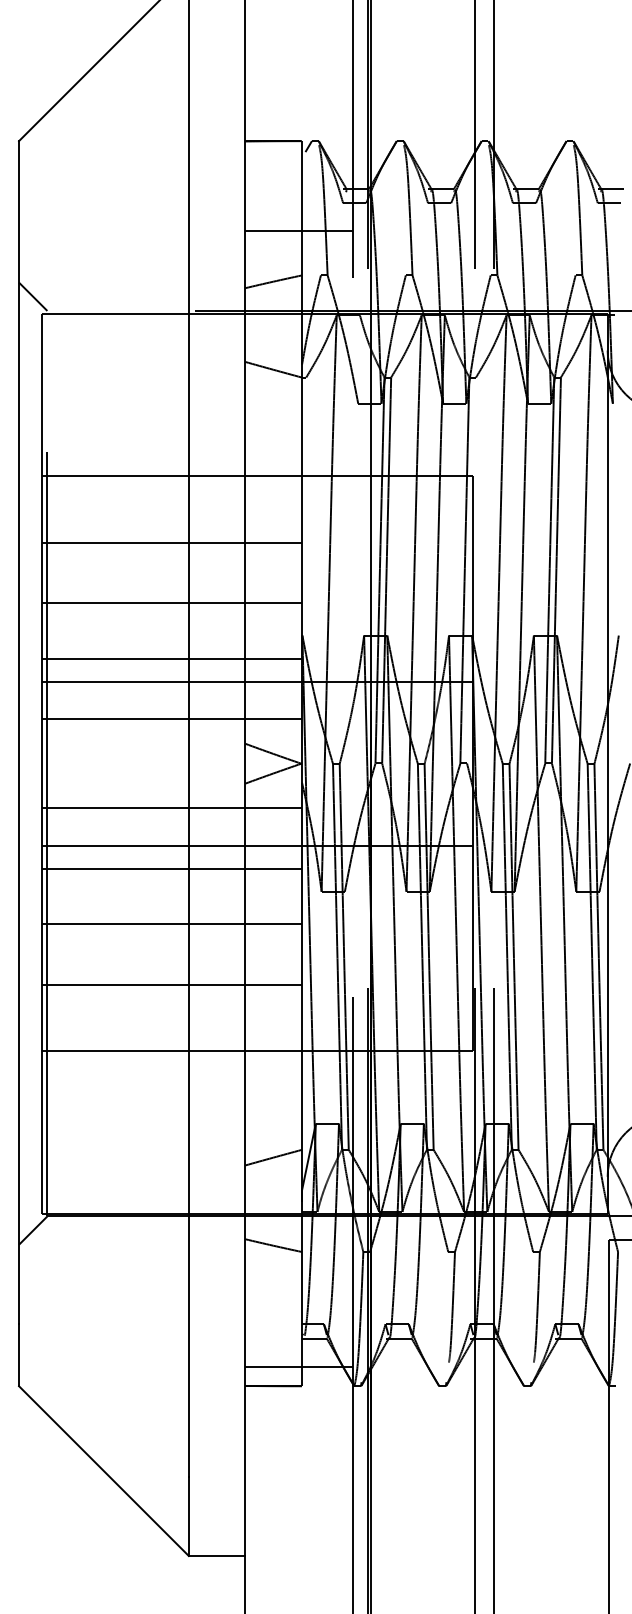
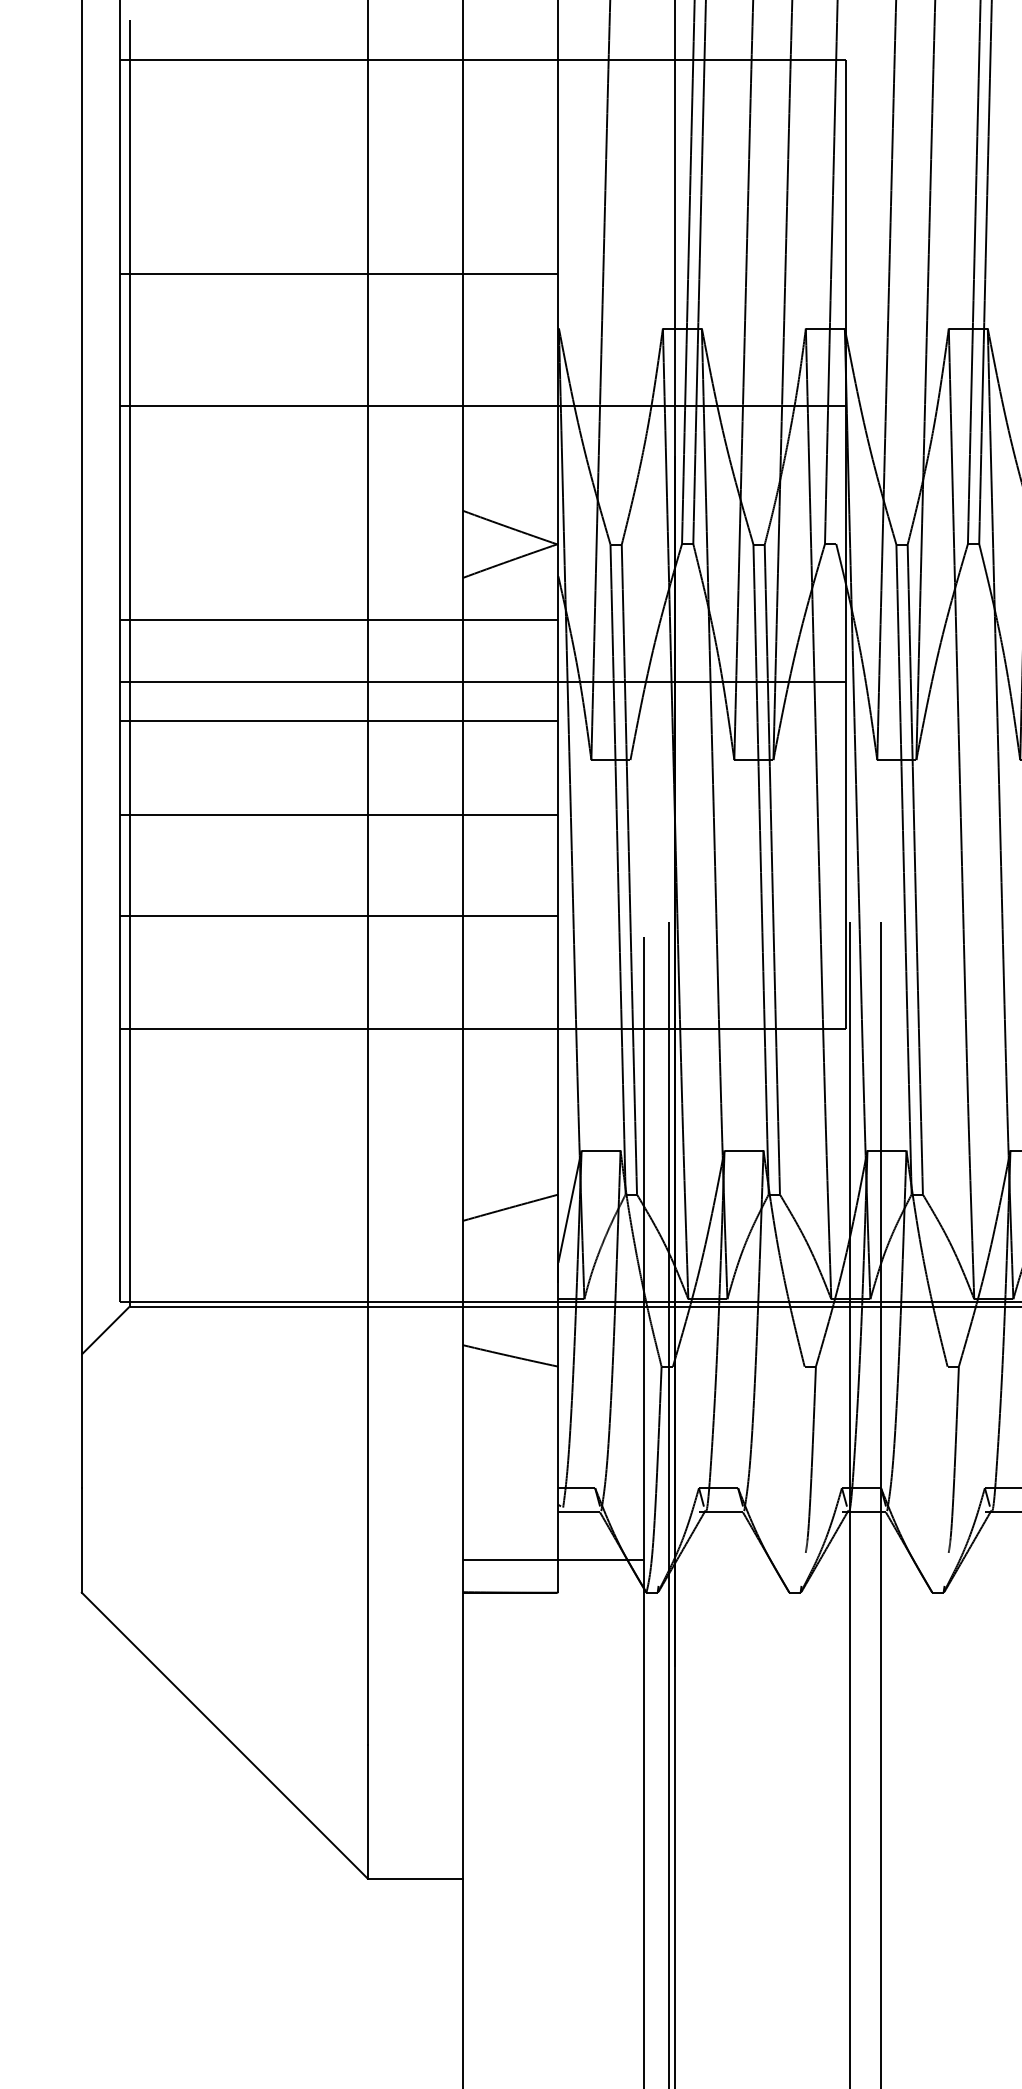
line: (171, 542) -> (338, 171), removed
line: (171, 658) -> (338, 367), removed
line: (171, 719) -> (338, 469), removed

